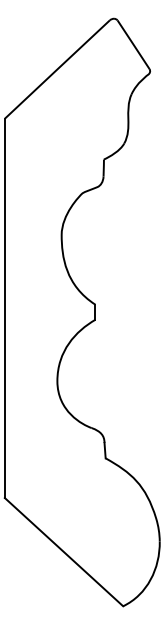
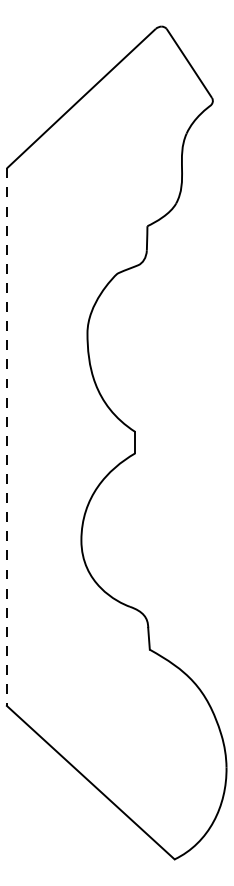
line: (4, 308) -> (6, 437), solid -> dashed

